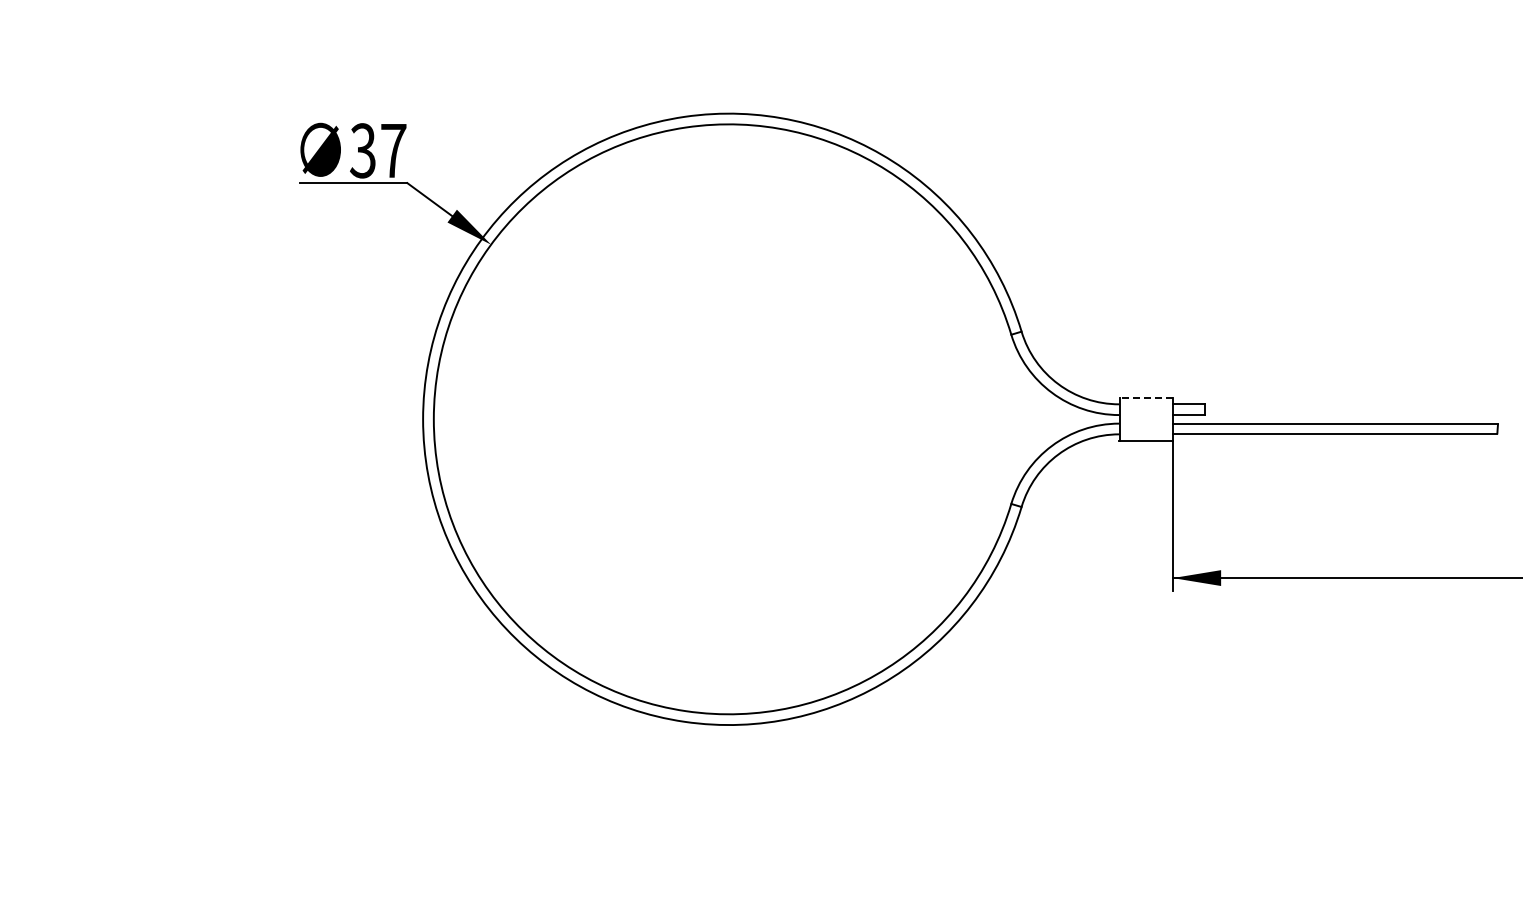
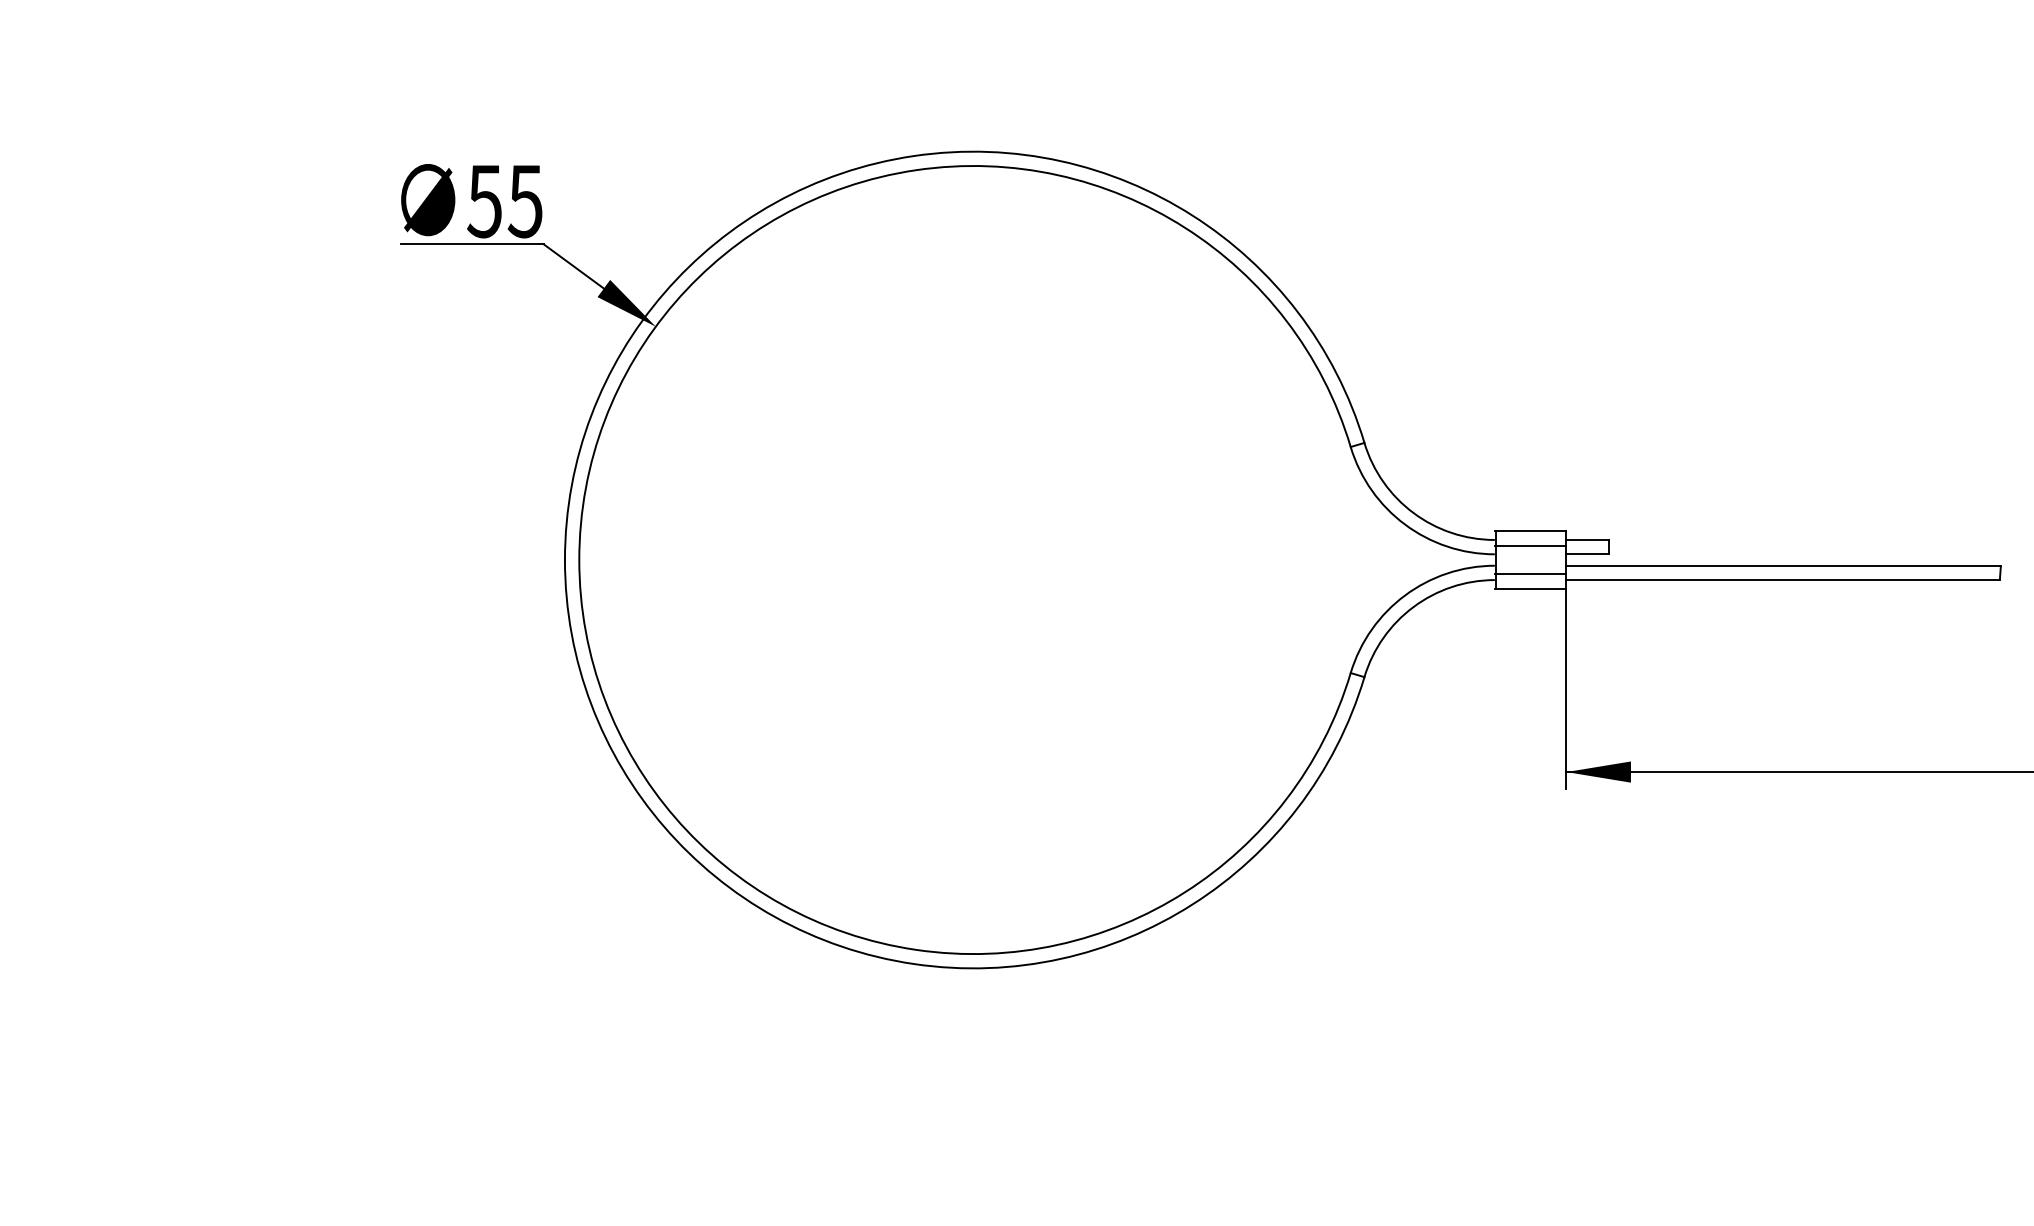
text: (378, 150) -> (505, 200), 37 -> 55
line: (1146, 397) -> (1531, 530), dashed -> solid
line: (1145, 408) -> (1529, 545), added
line: (1145, 430) -> (1529, 574), added

